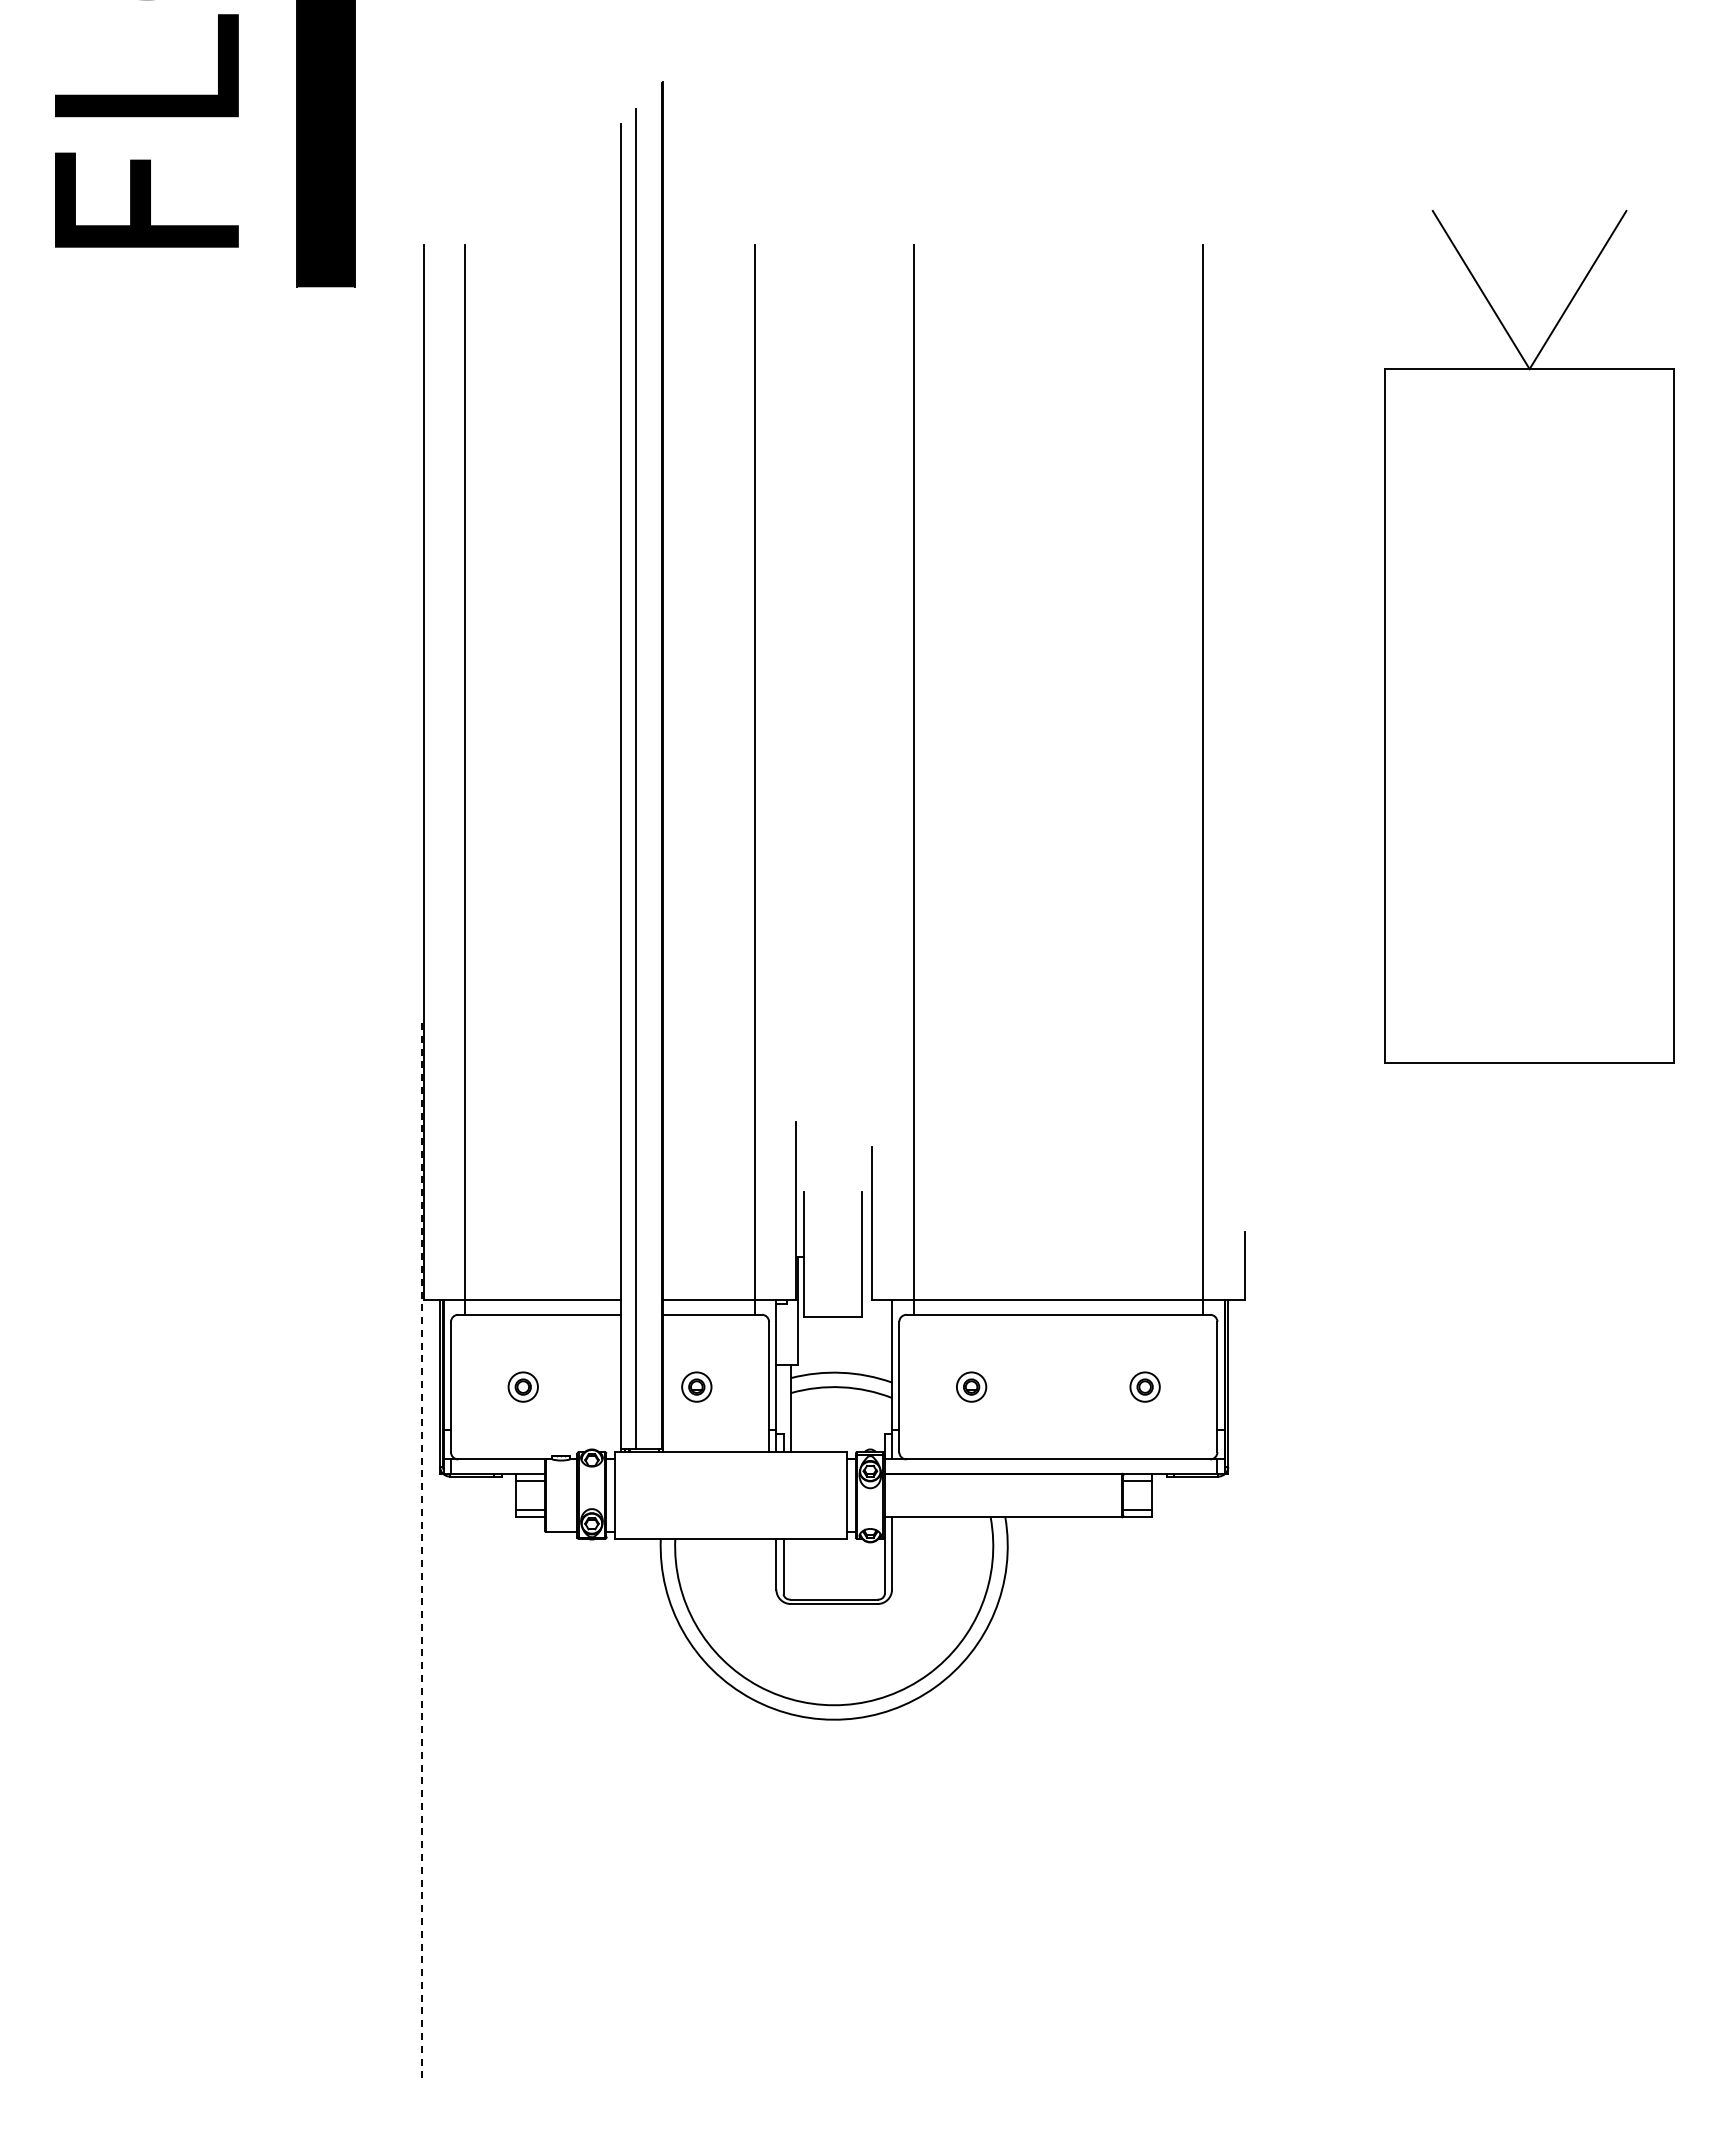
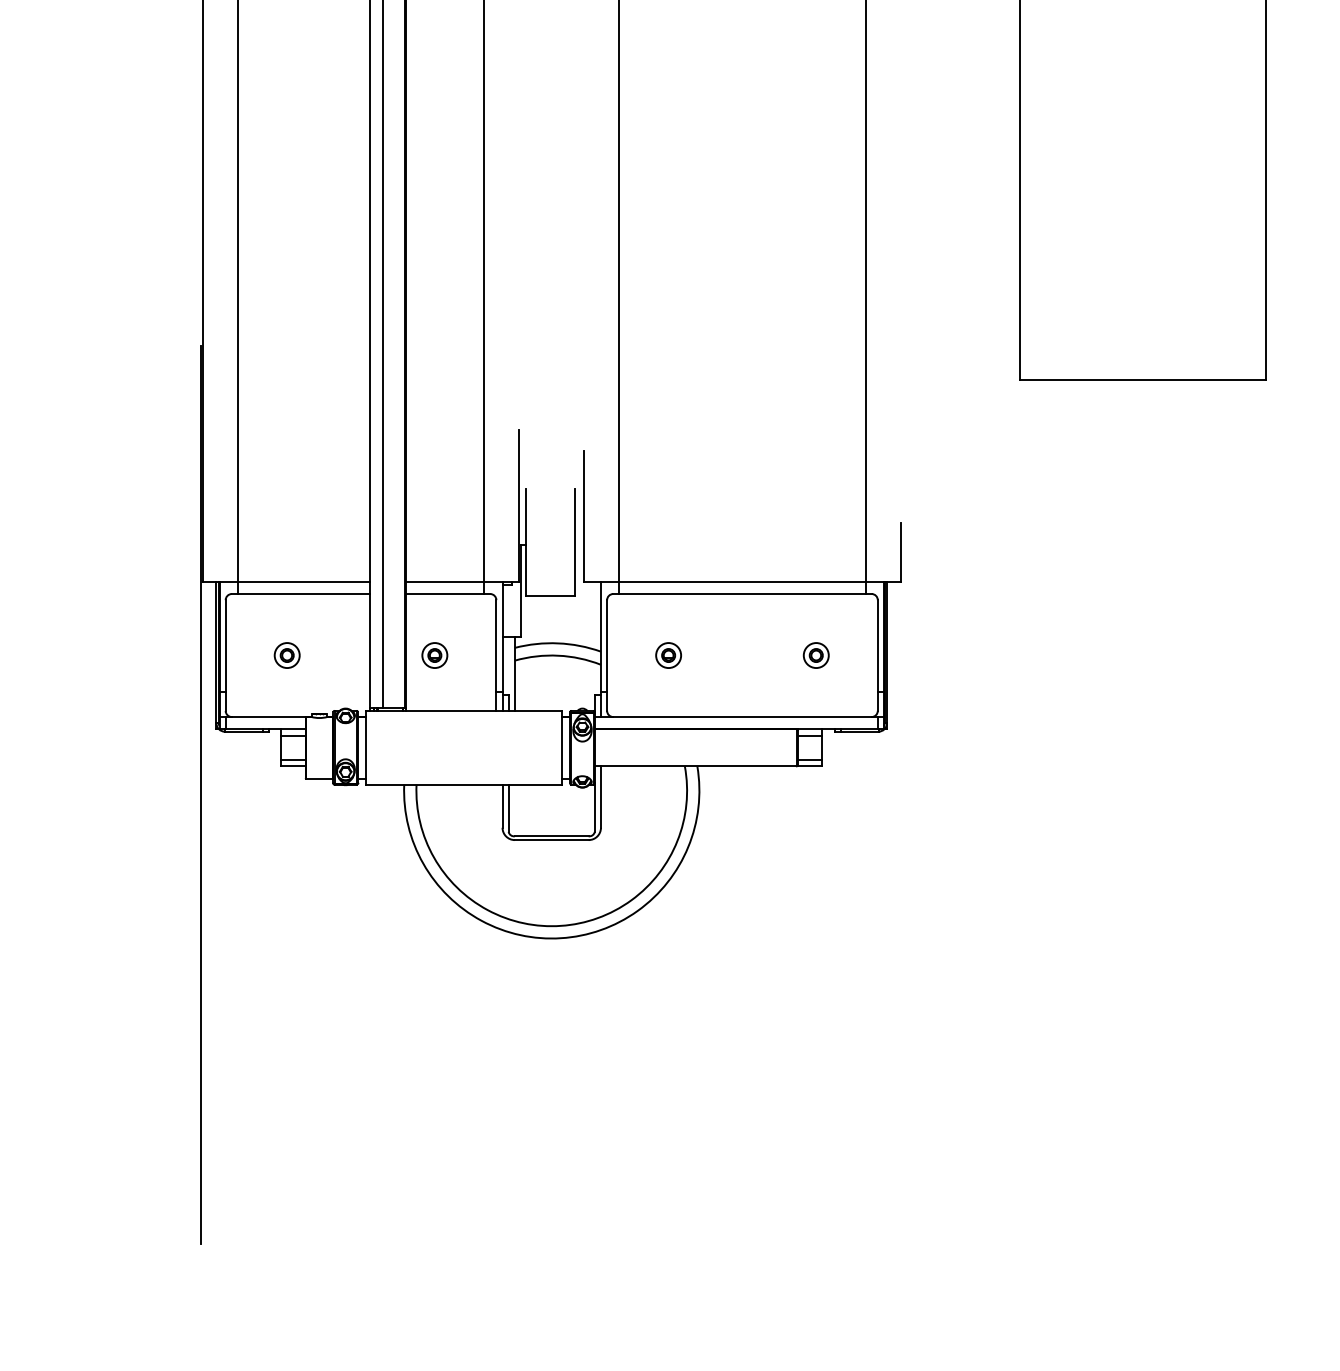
line: (422, 1550) -> (201, 794), dashed -> solid

